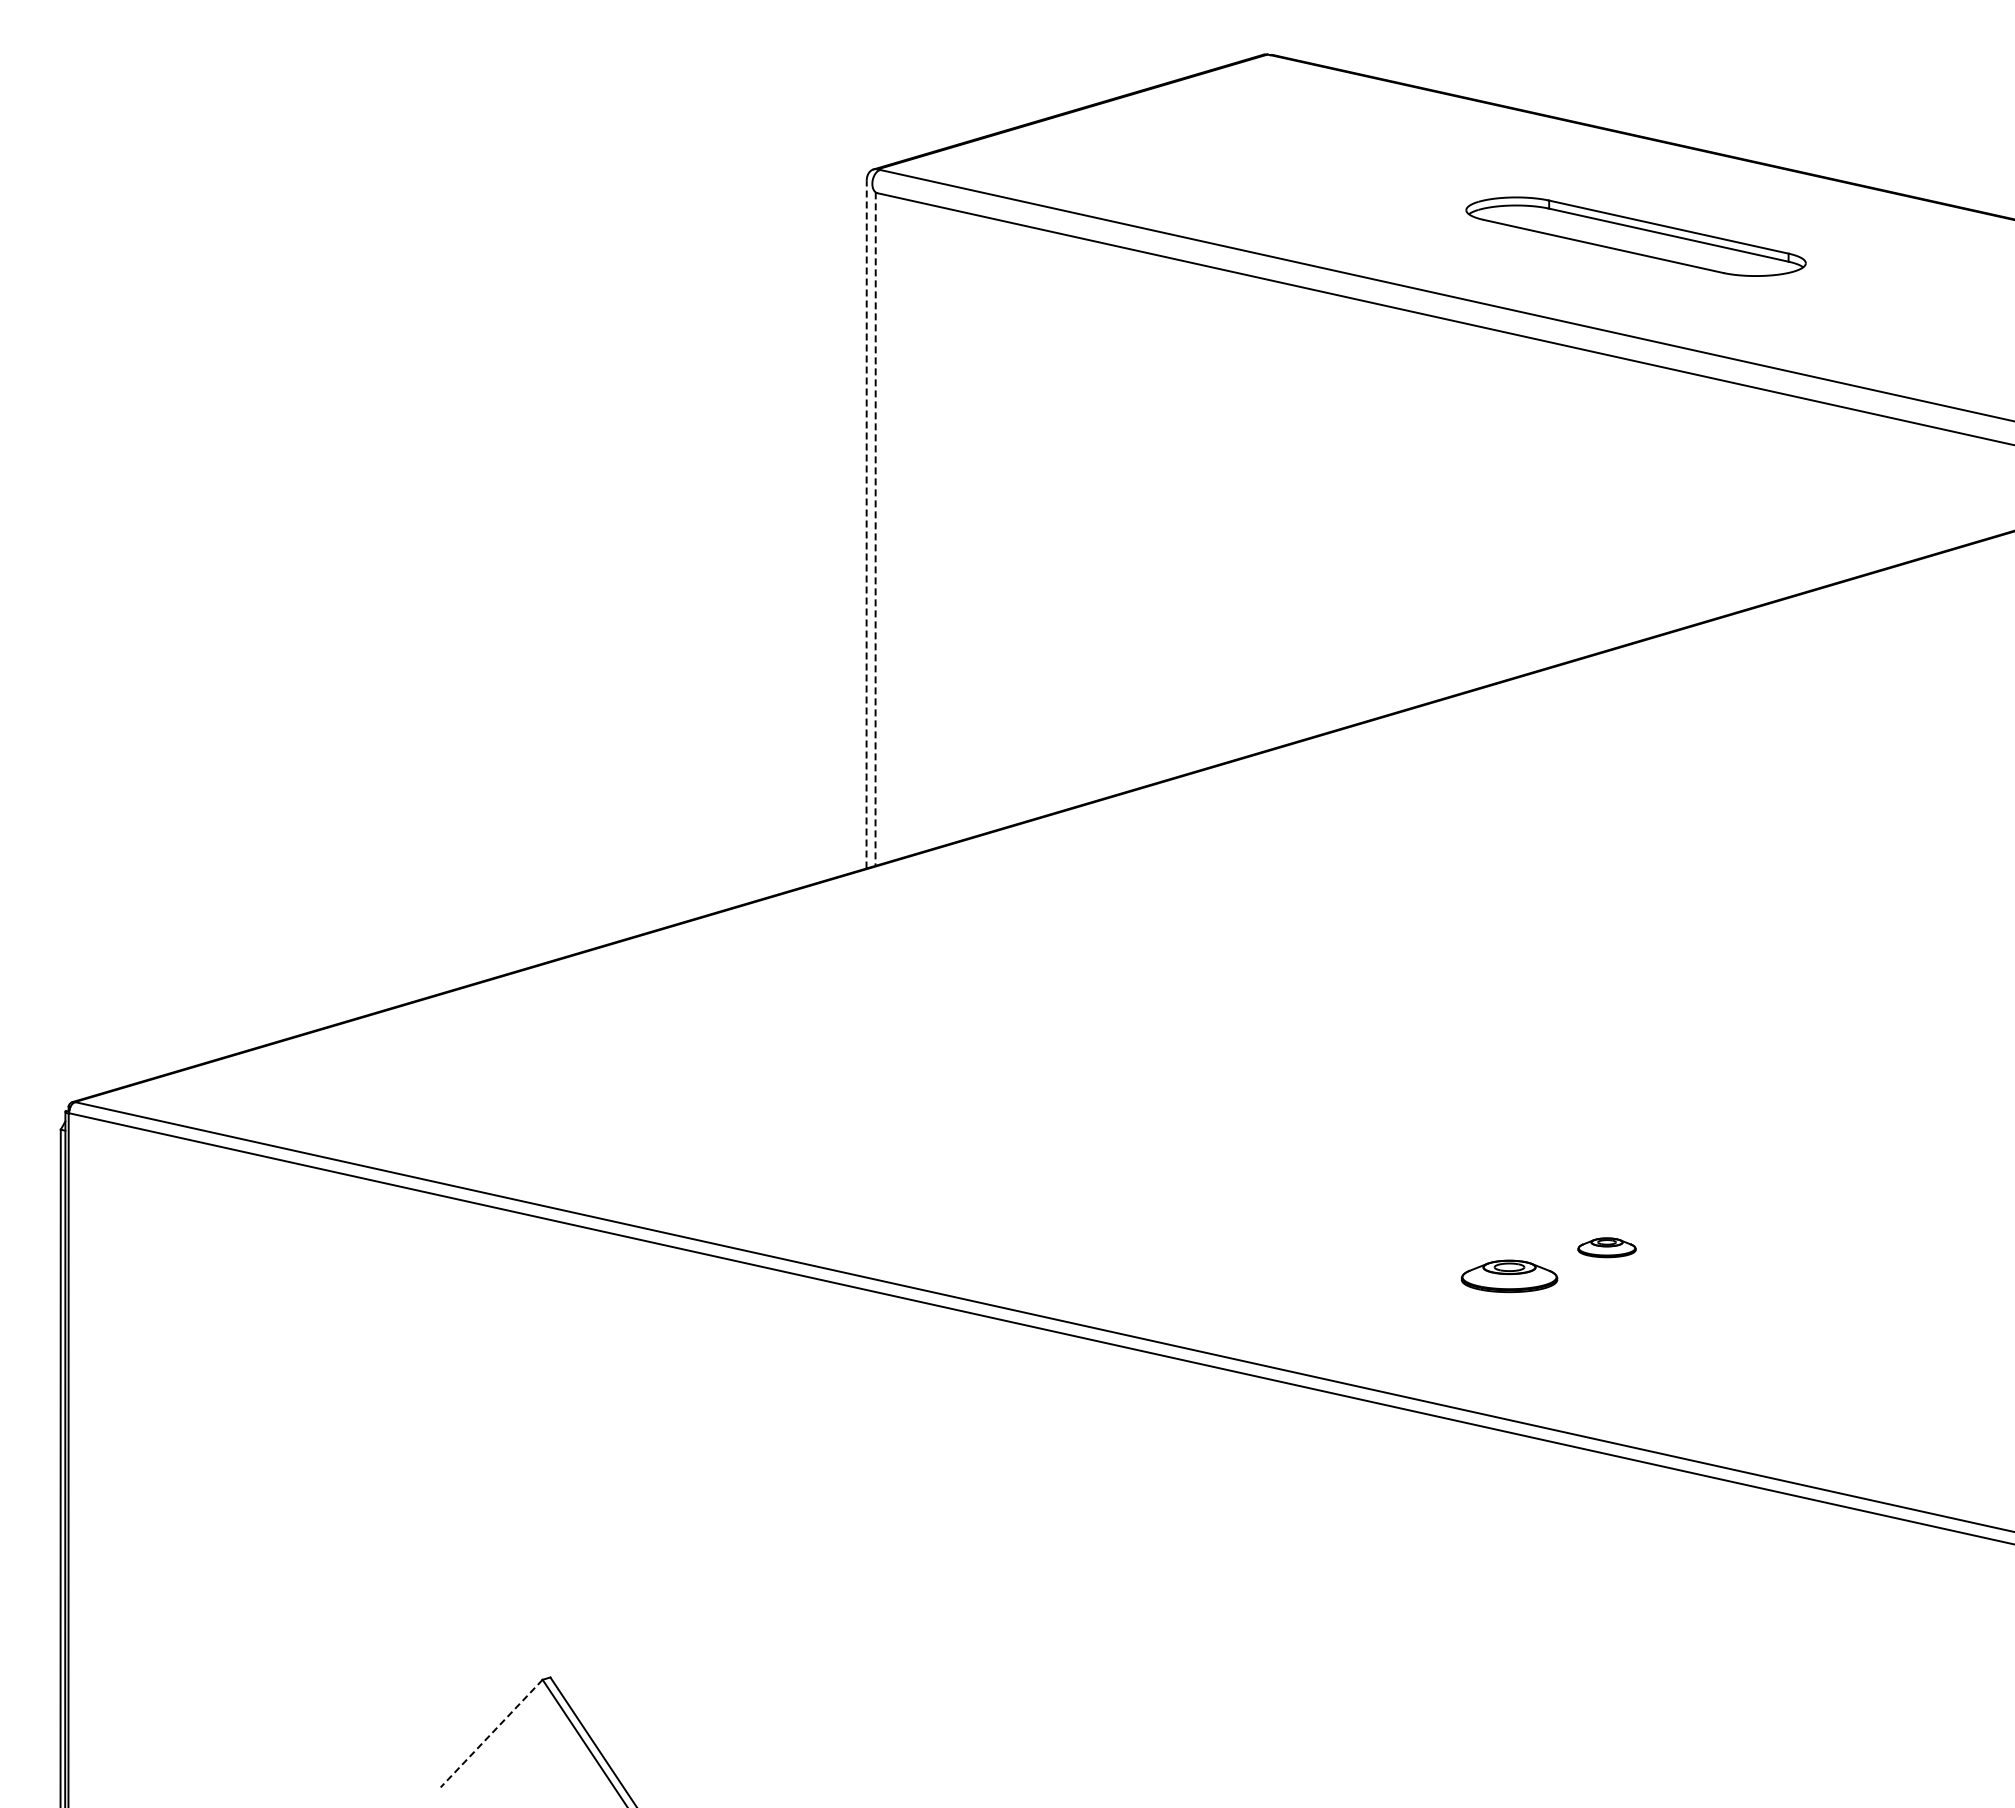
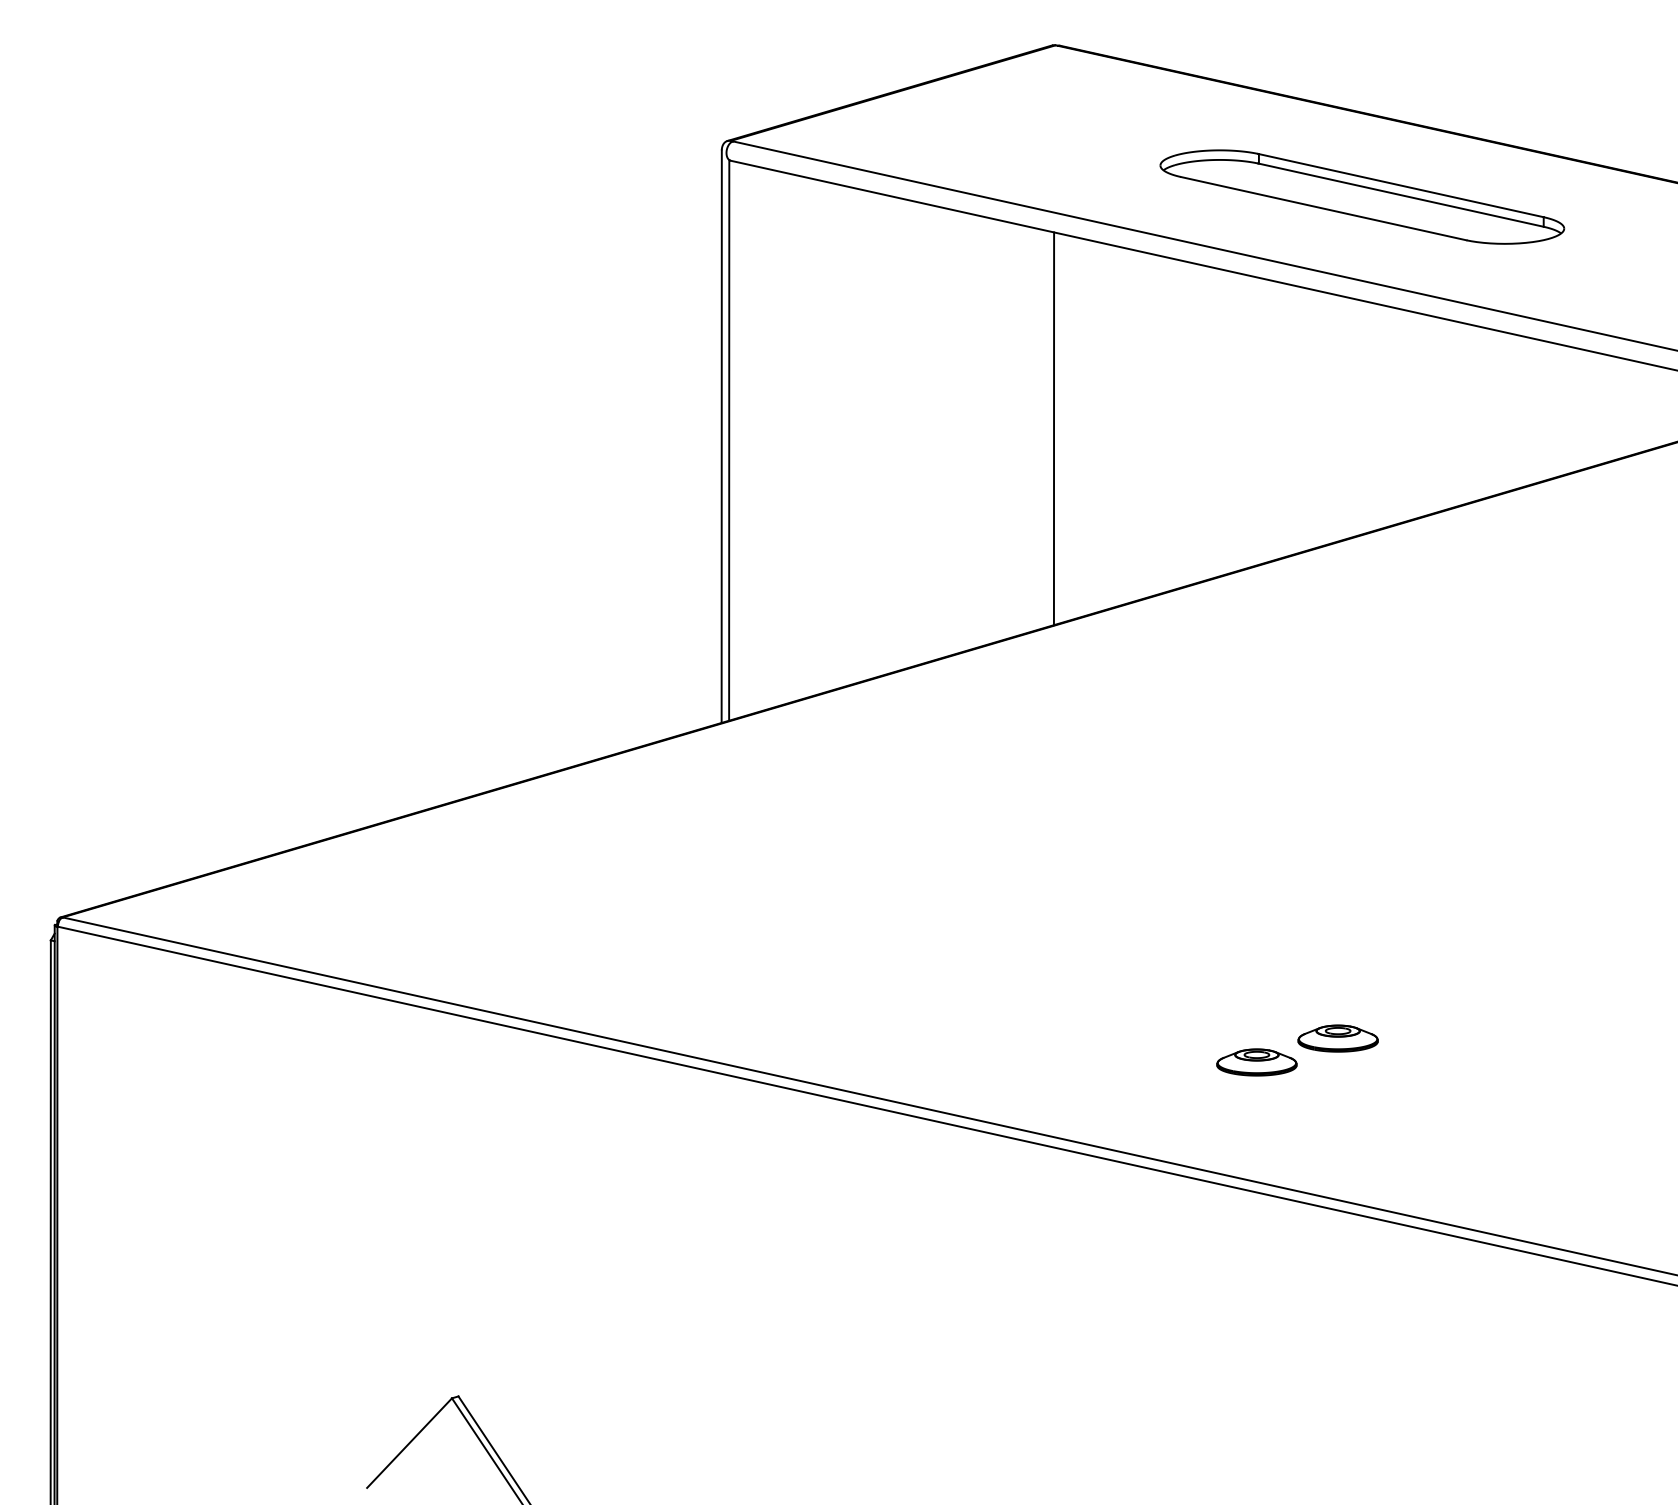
part: (1635, 236) -> (1361, 196), size x1.43
line: (1265, 515) -> (1053, 429), added
line: (866, 524) -> (721, 436), dashed -> solid
line: (875, 529) -> (729, 440), dashed -> solid
part: (1606, 1247) -> (1337, 1038), size x1.67
line: (491, 1733) -> (409, 1443), dashed -> solid

